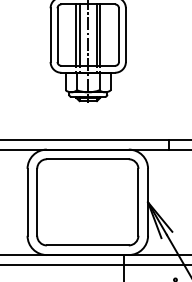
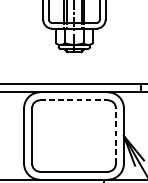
line: (87, 159) -> (73, 100), solid -> dashed
line: (138, 201) -> (116, 135), solid -> dashed

